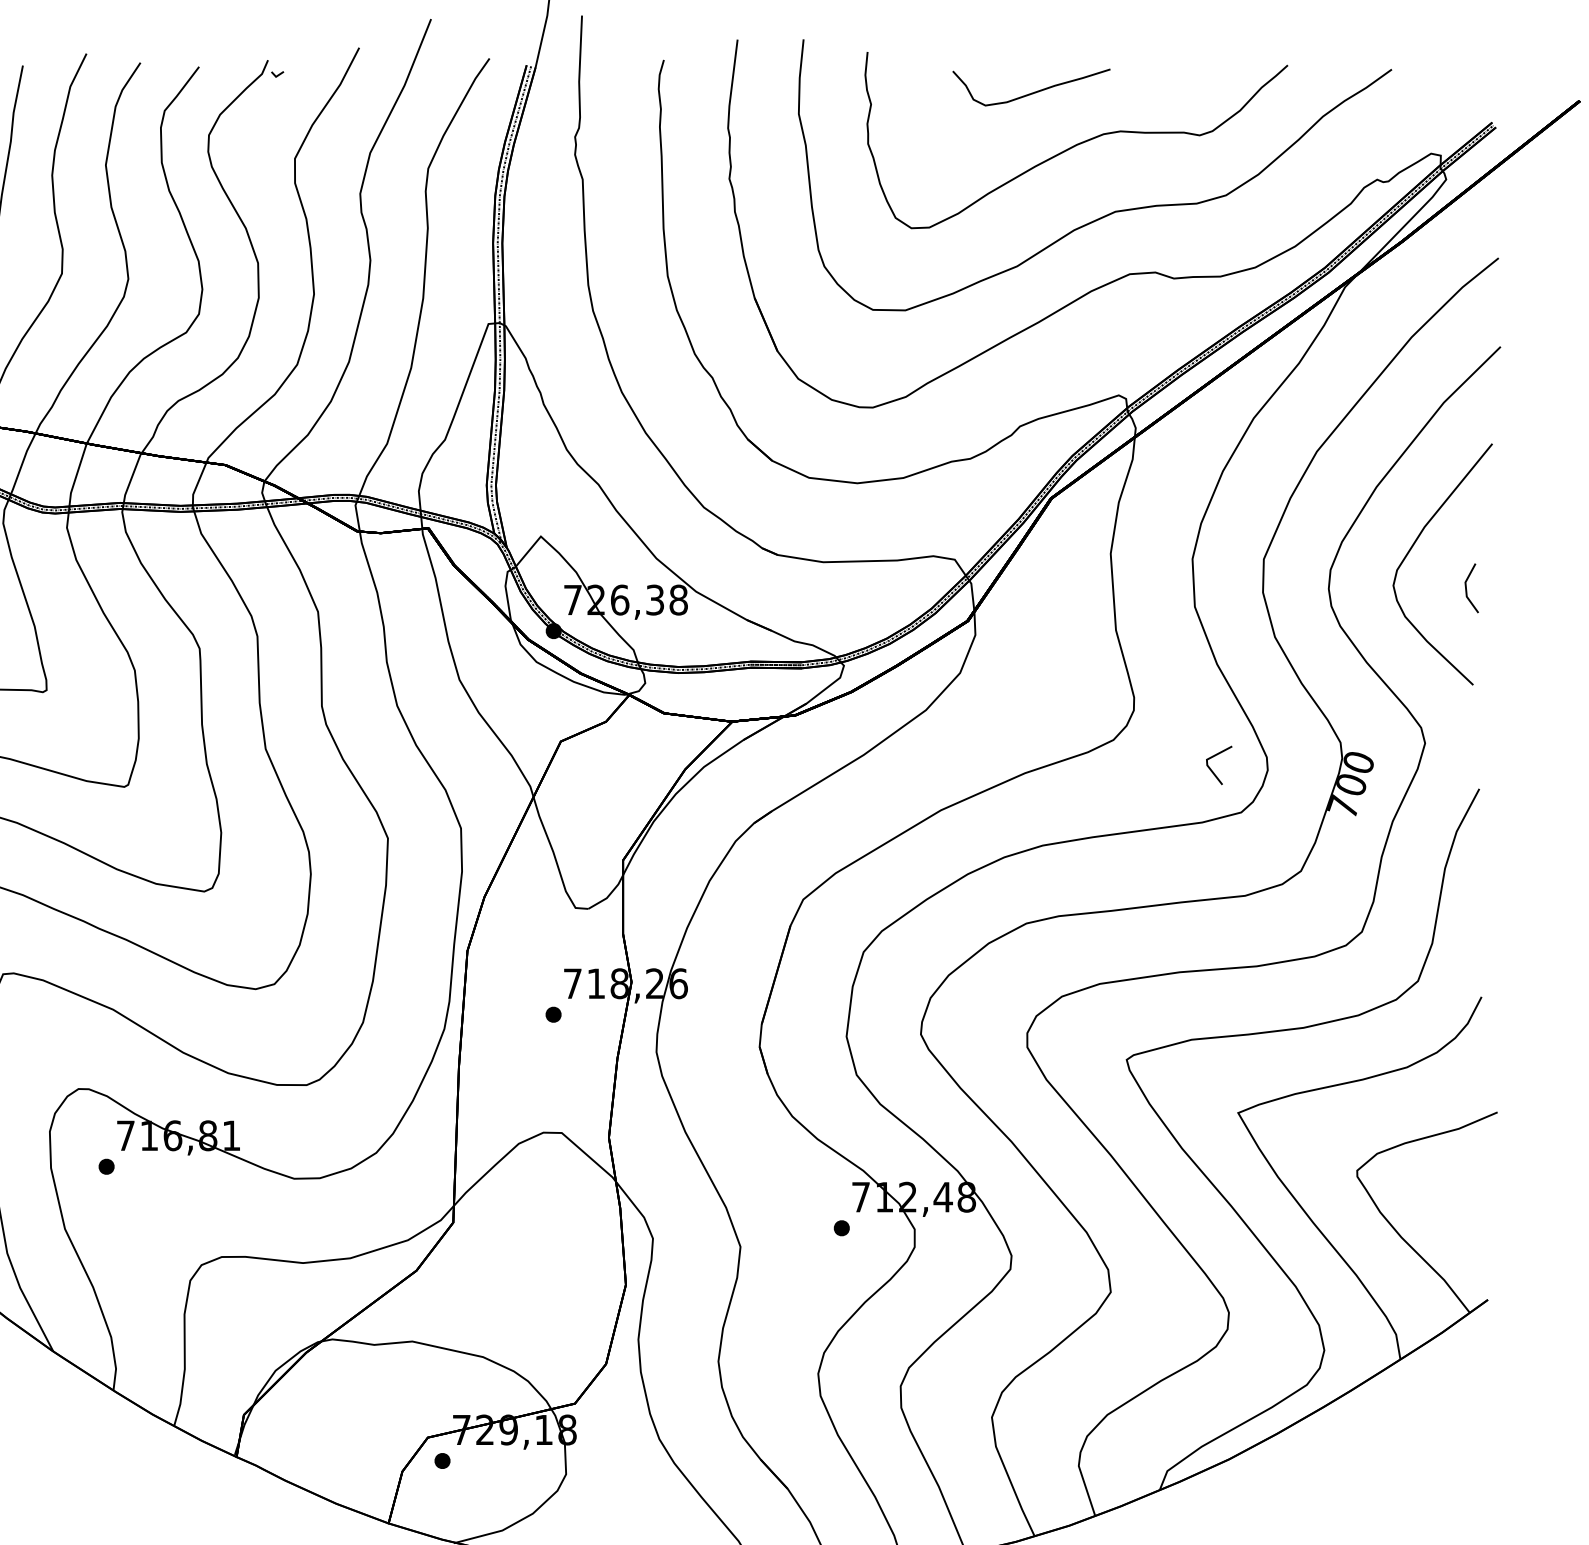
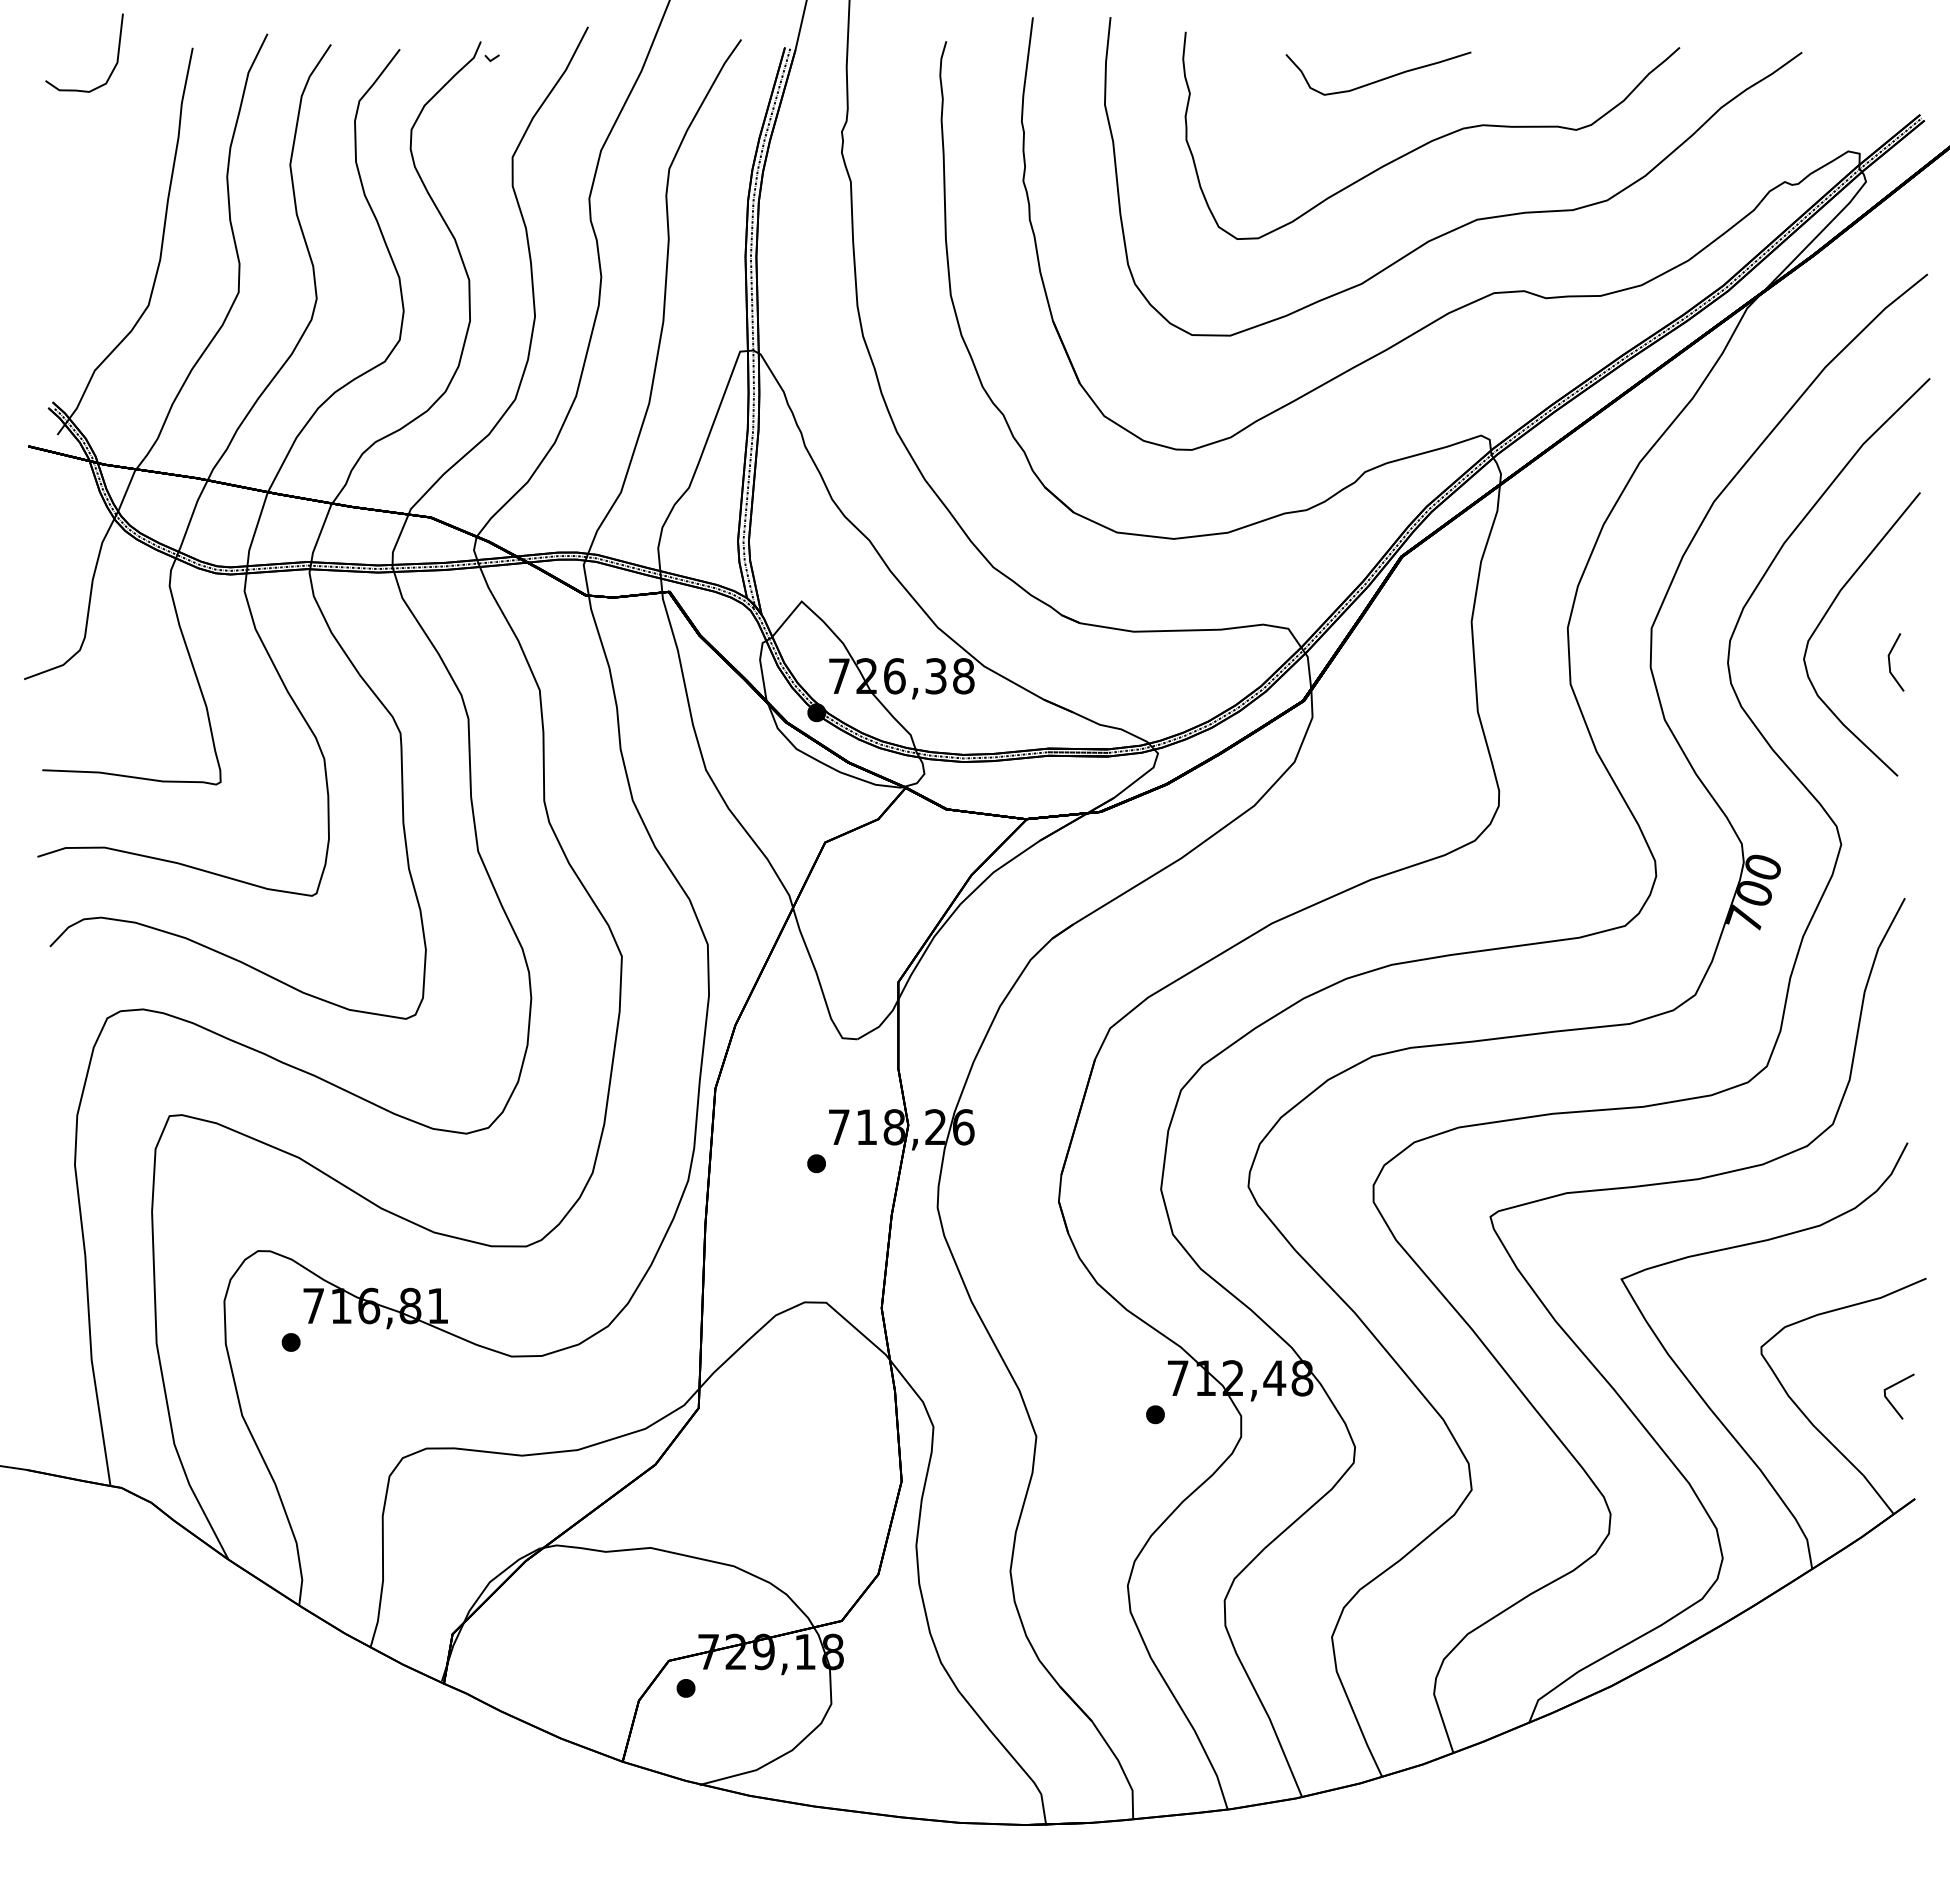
part: (1212, 770) -> (1891, 1402), moved

